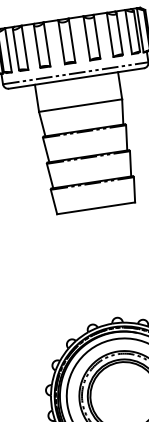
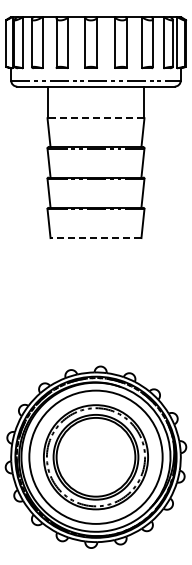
line: (80, 105) -> (95, 118), solid -> dashed
line: (95, 208) -> (95, 238), solid -> dashed

